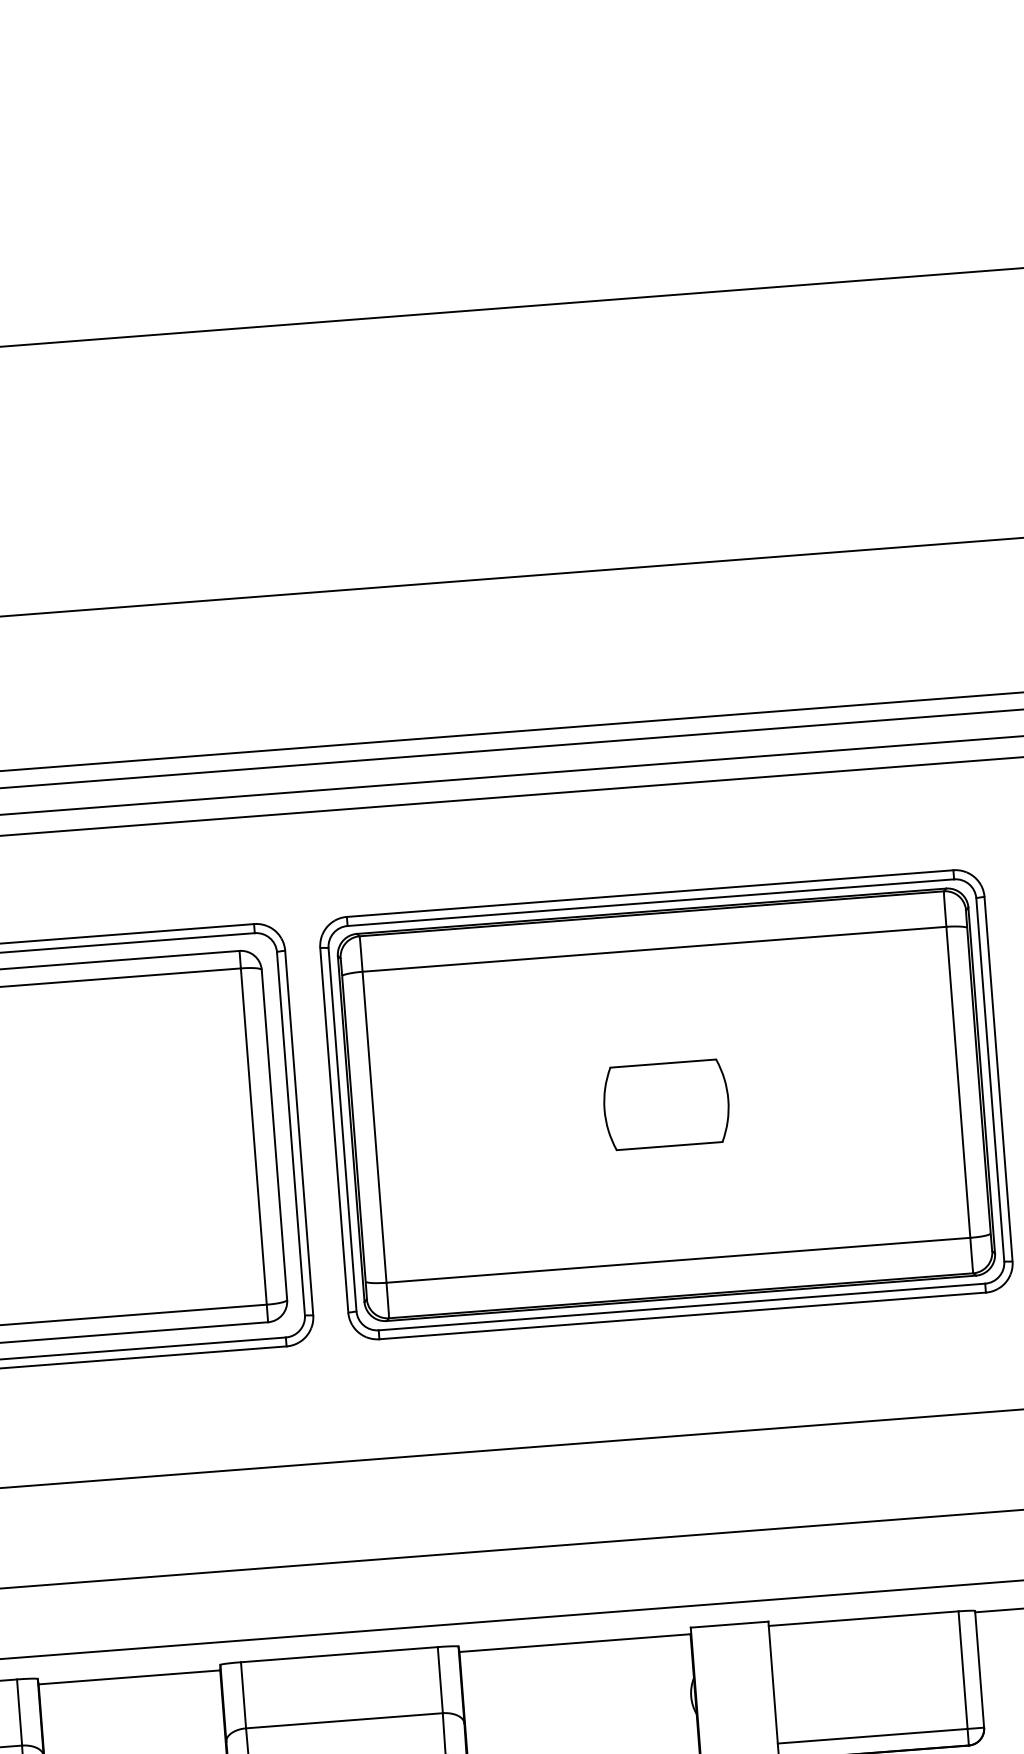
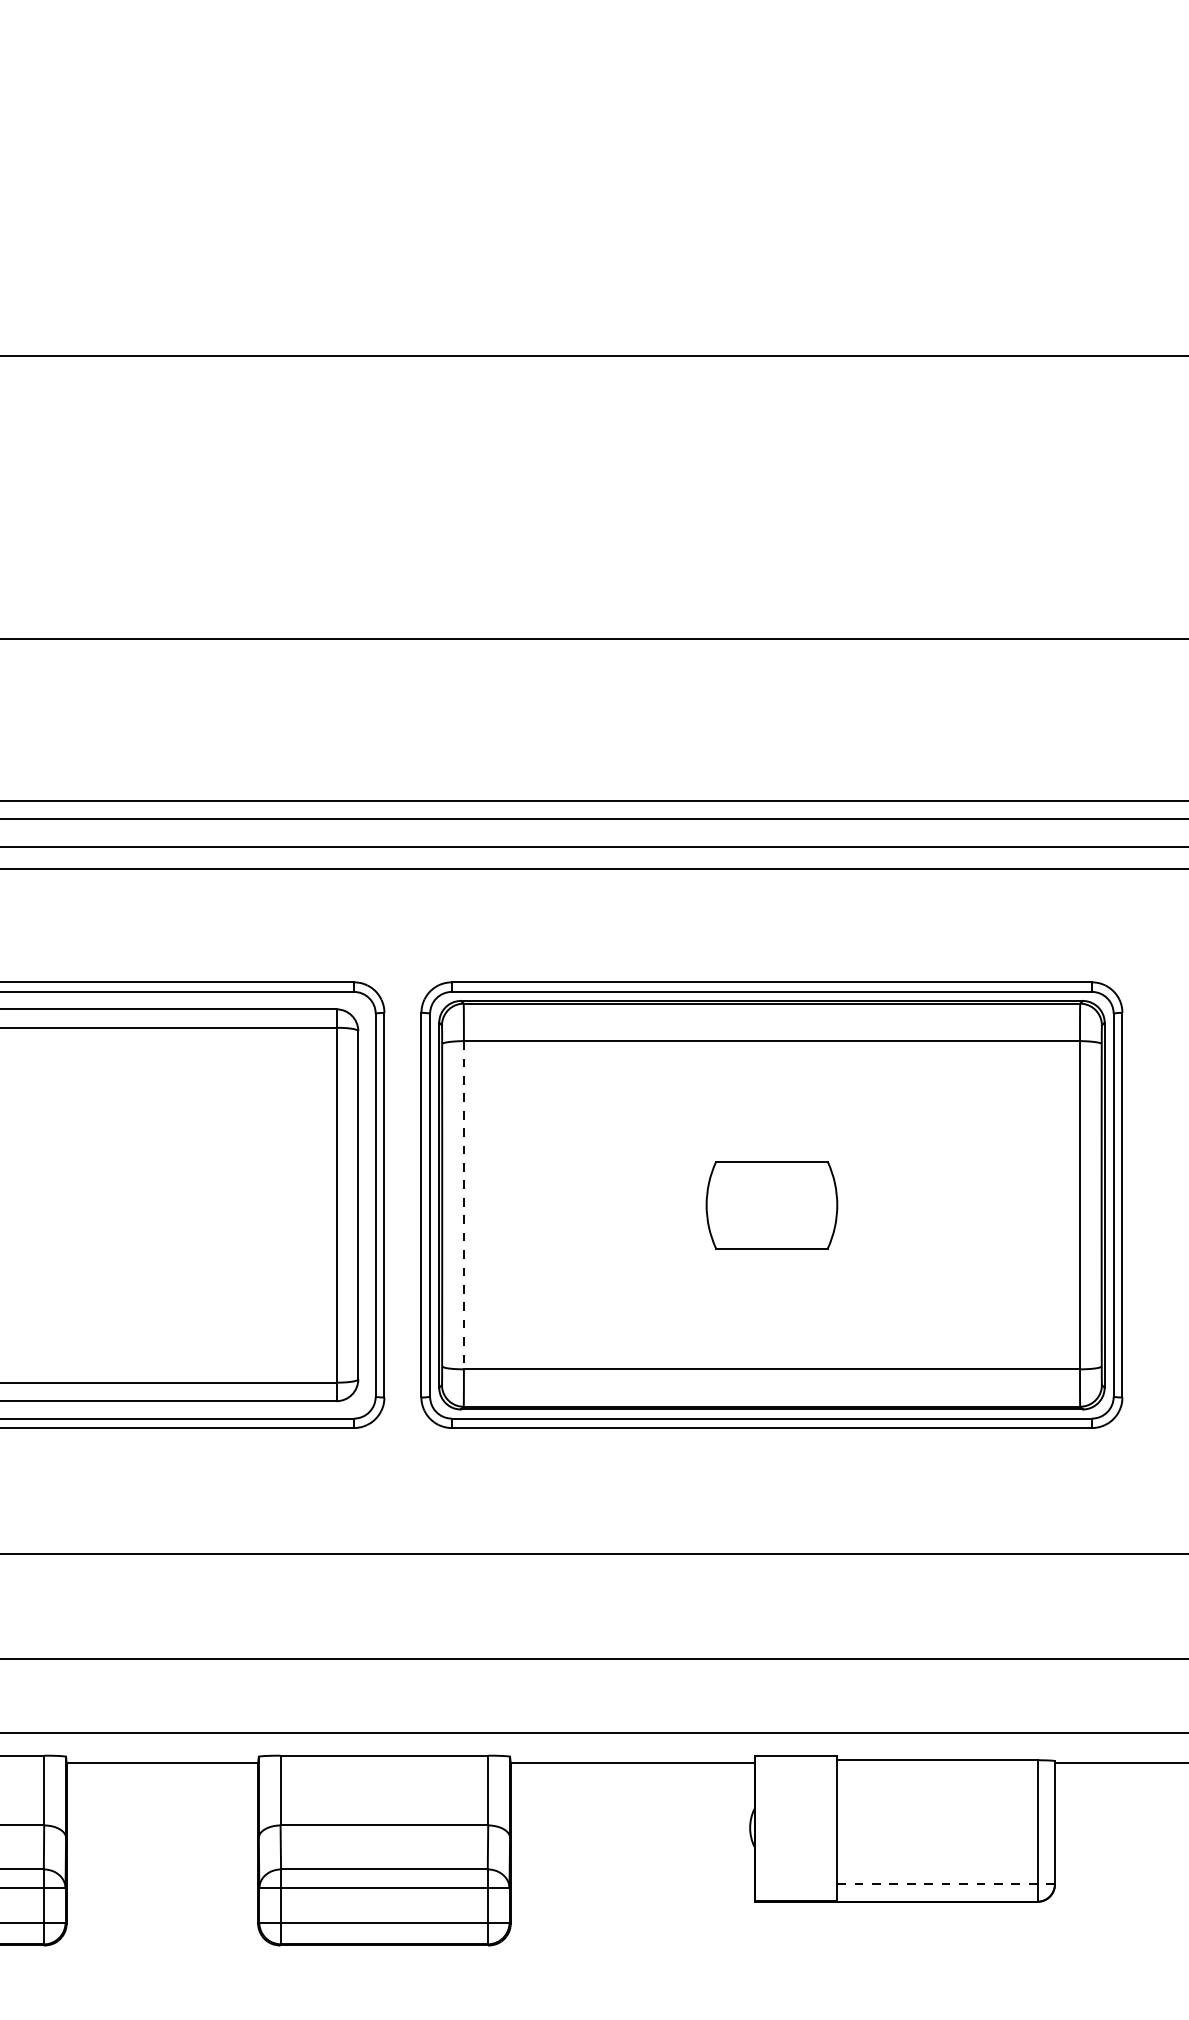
line: (374, 1127) -> (463, 1205), solid -> dashed
line: (881, 1735) -> (946, 1884), solid -> dashed

